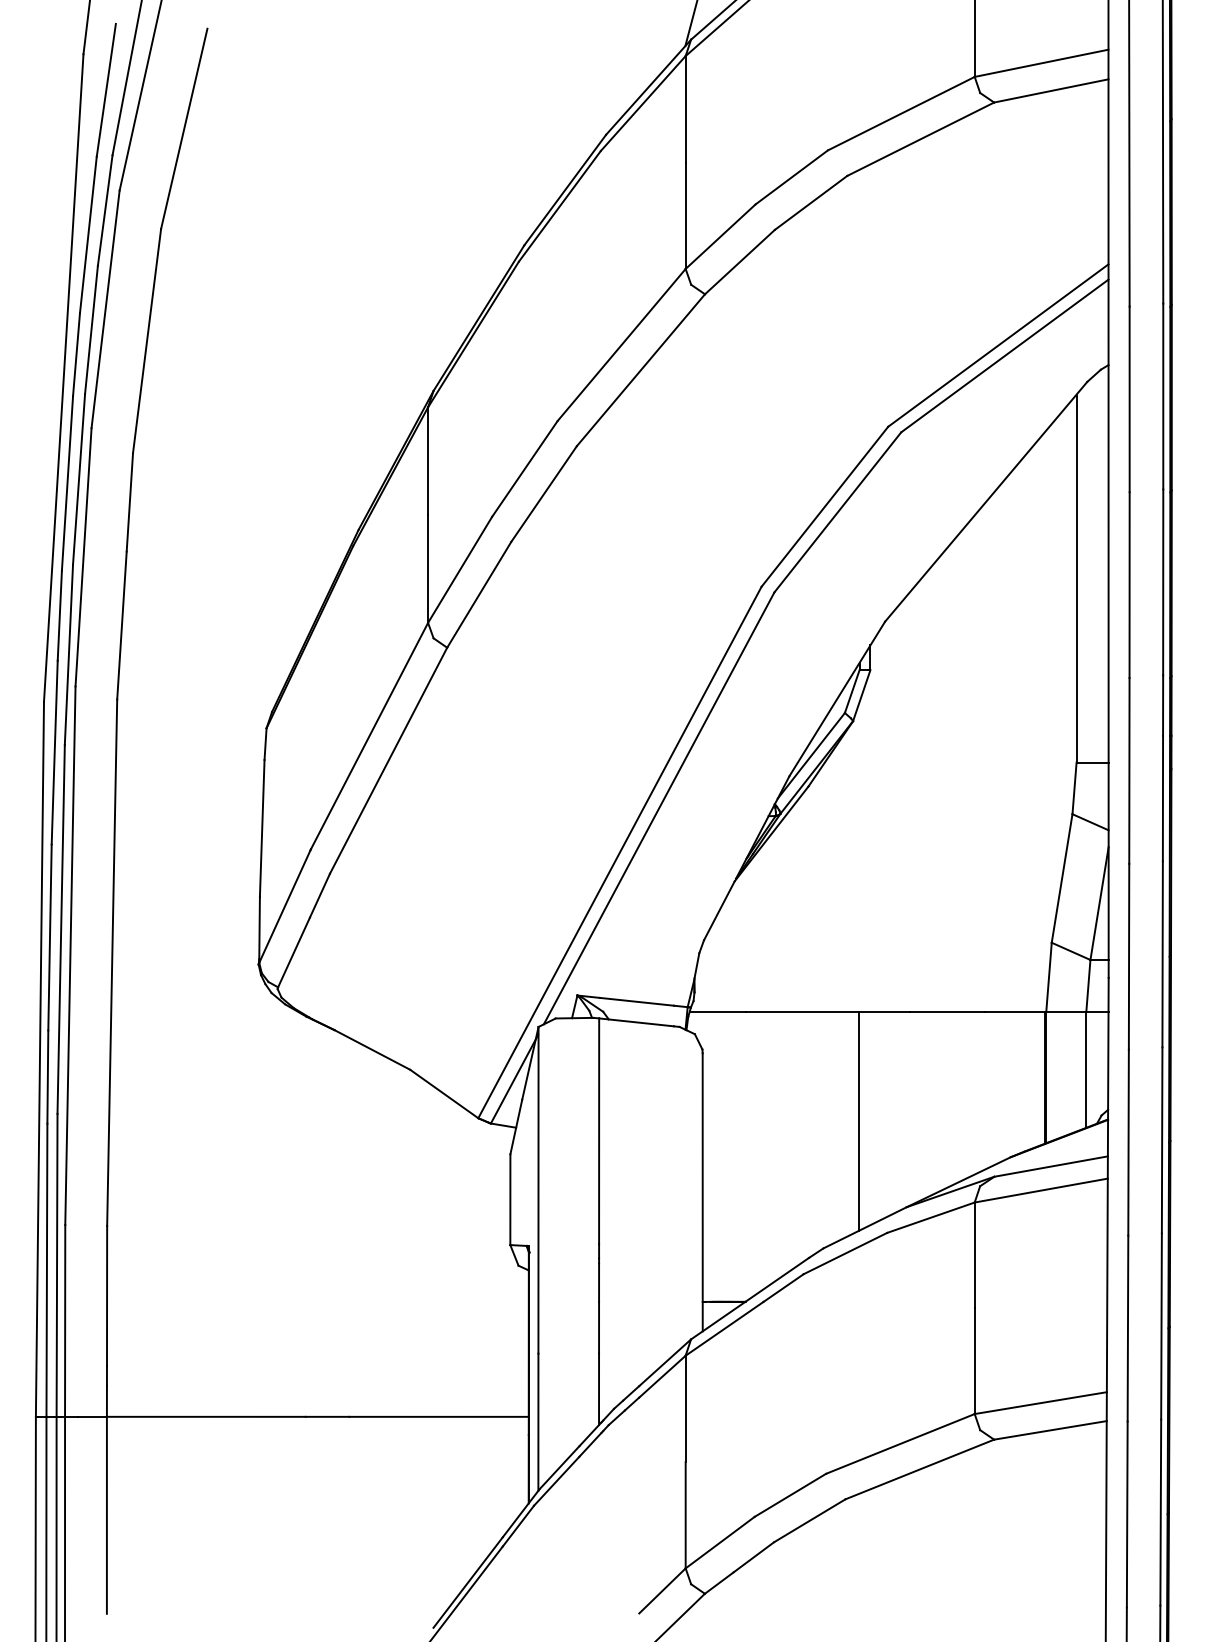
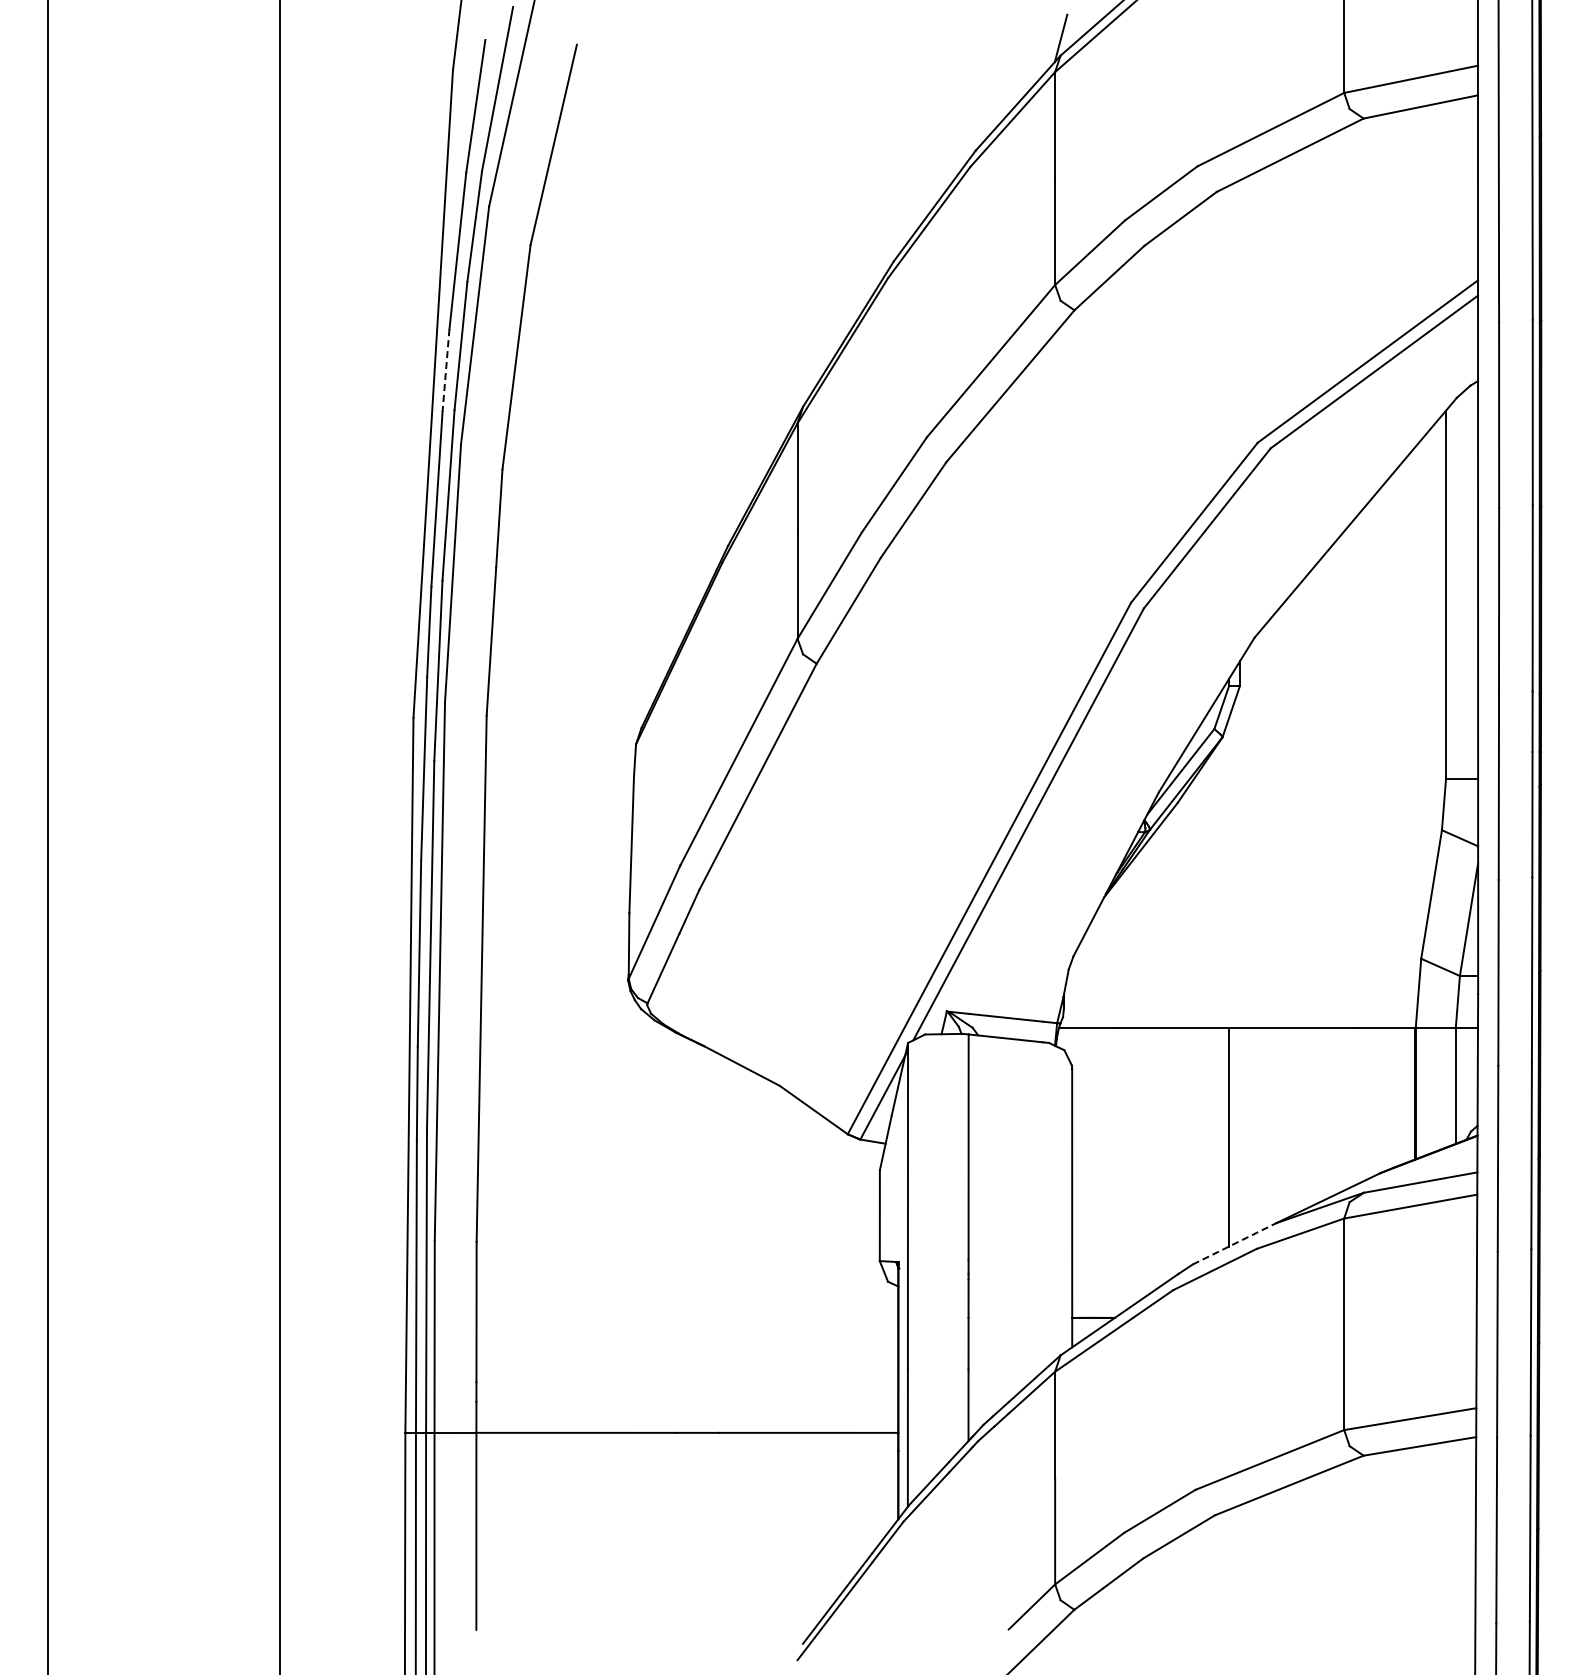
line: (77, 354) -> (446, 370), solid -> dashed
line: (865, 1227) -> (1234, 1243), solid -> dashed

